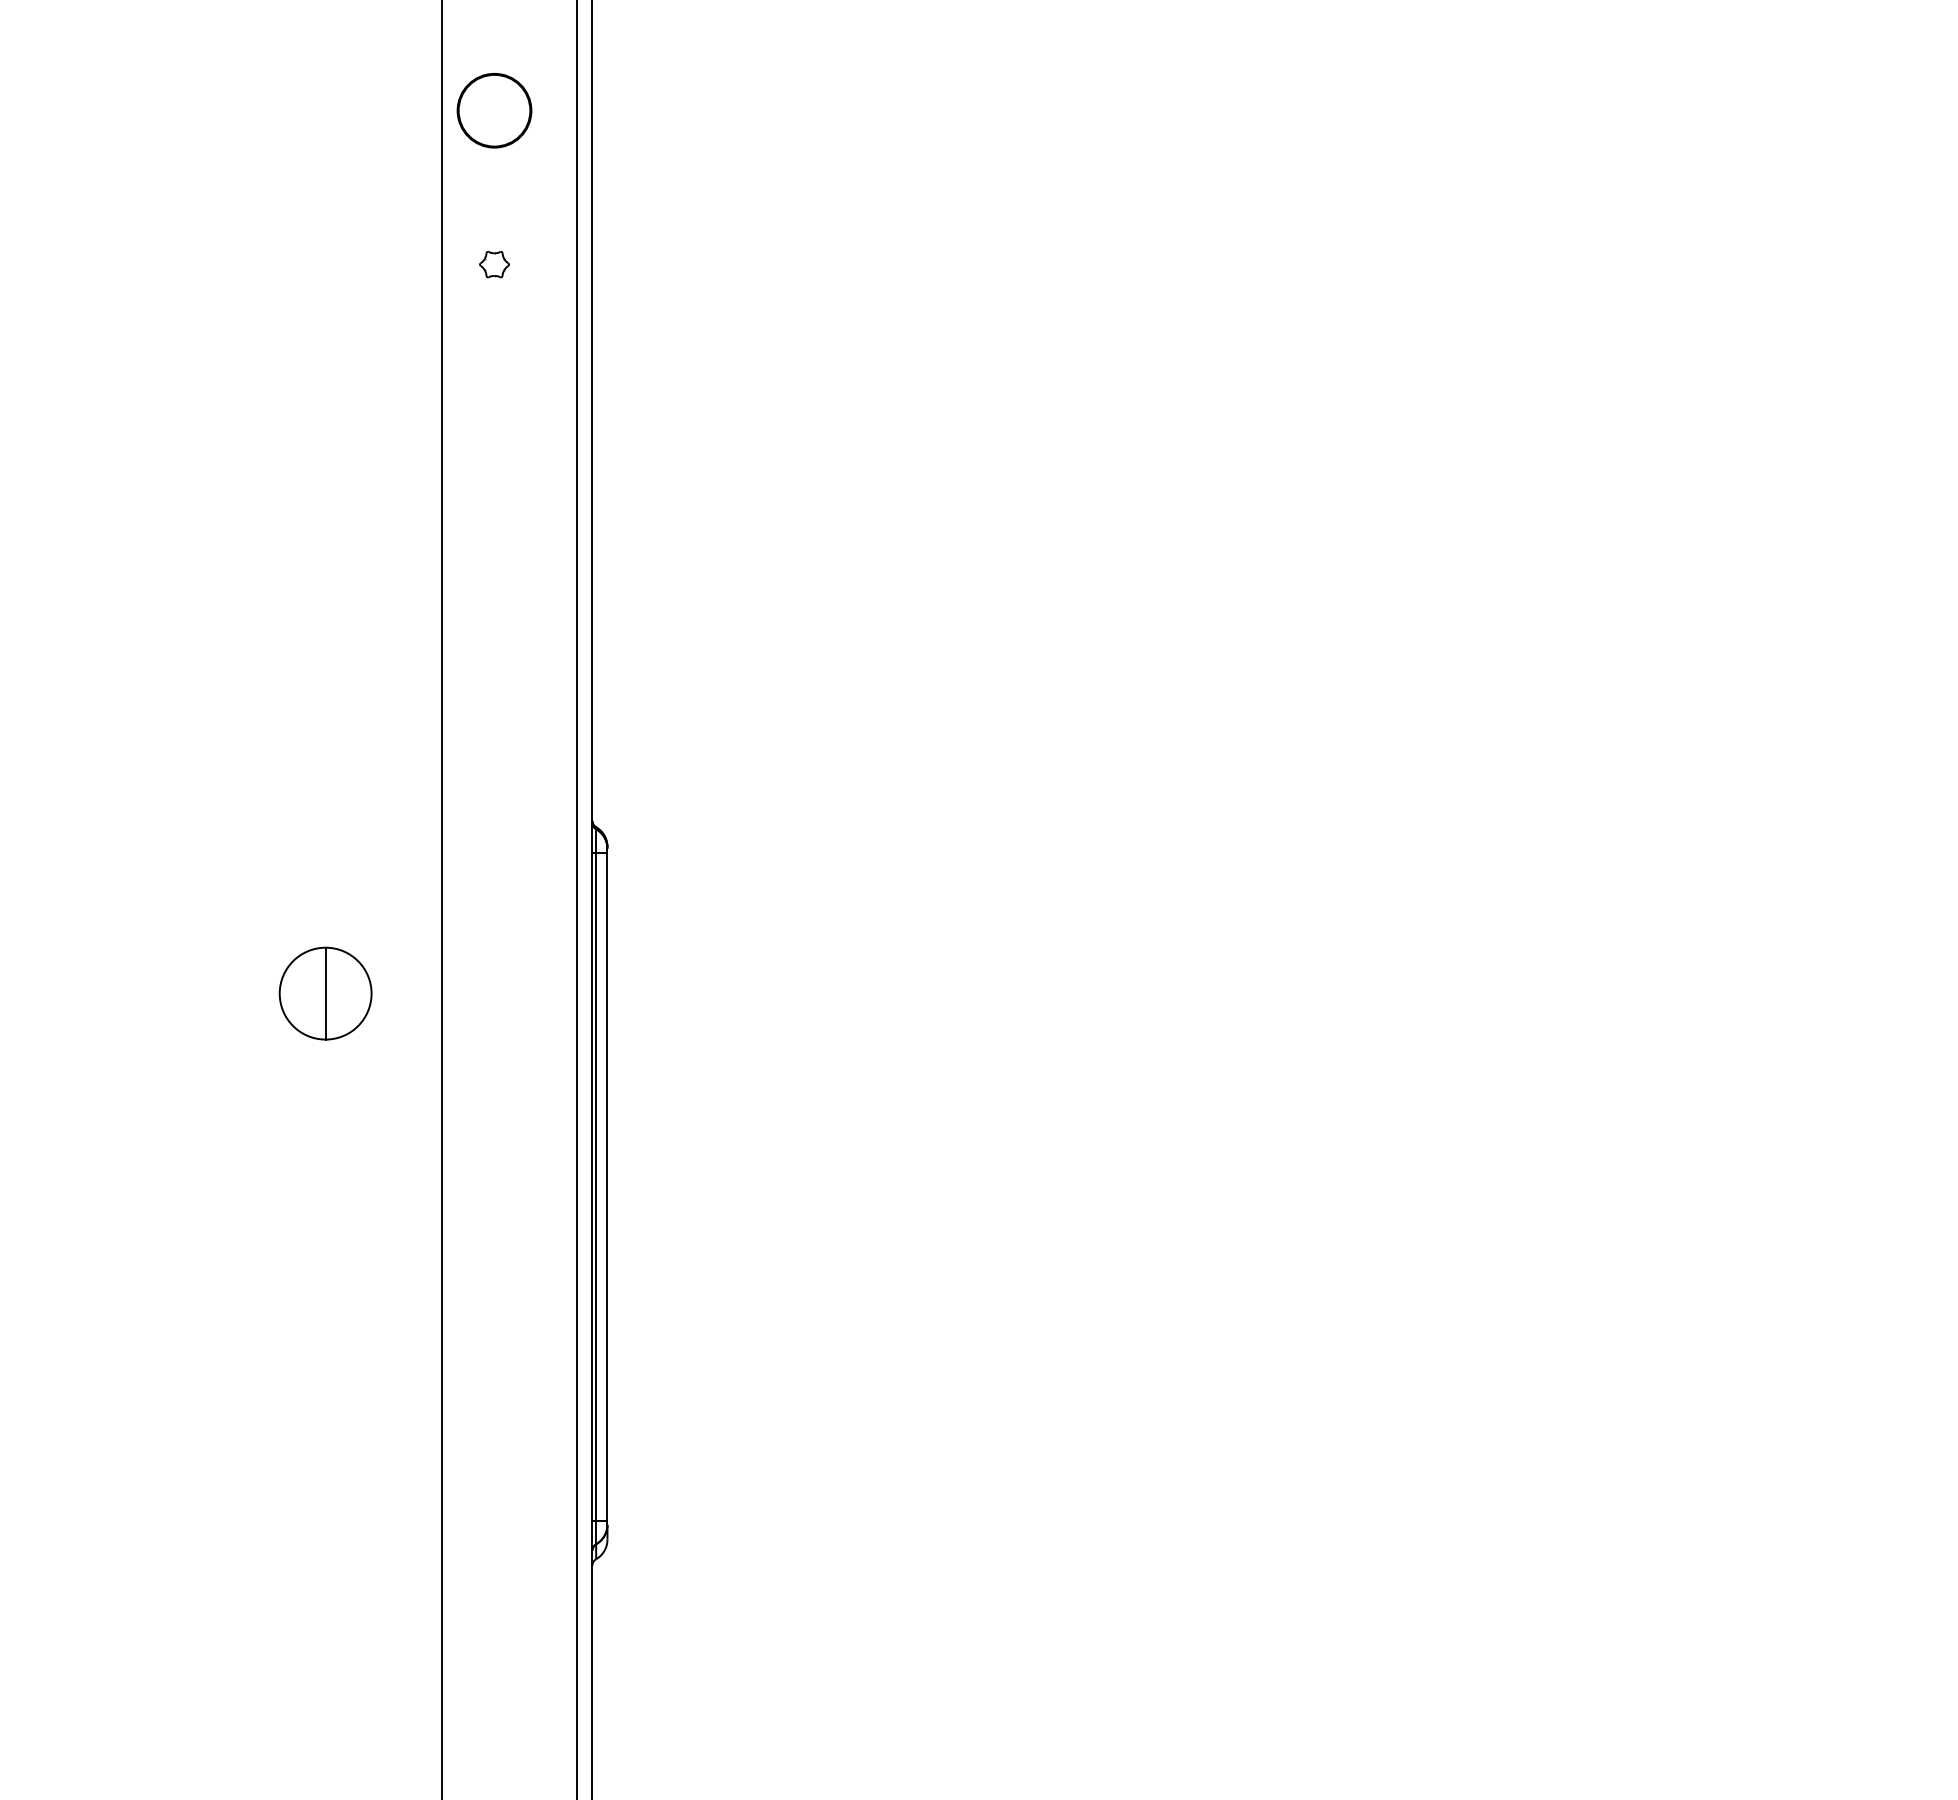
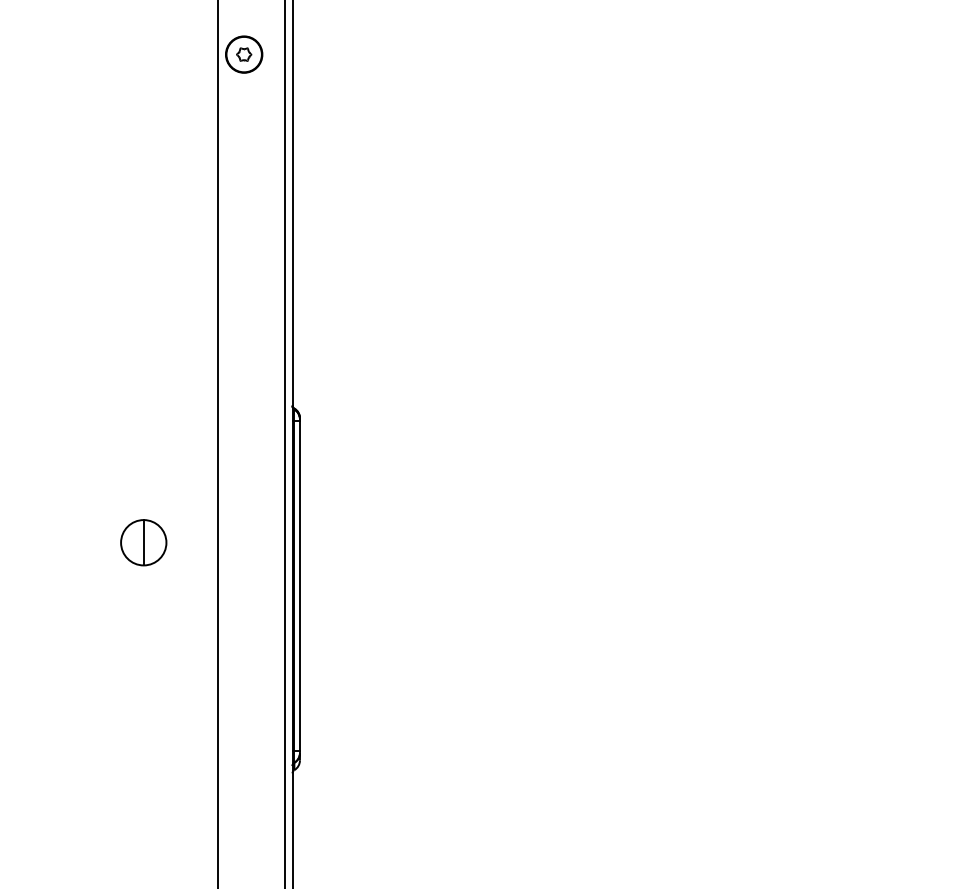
part: (495, 264) -> (244, 54), moved
part: (325, 993) -> (143, 542), moved

